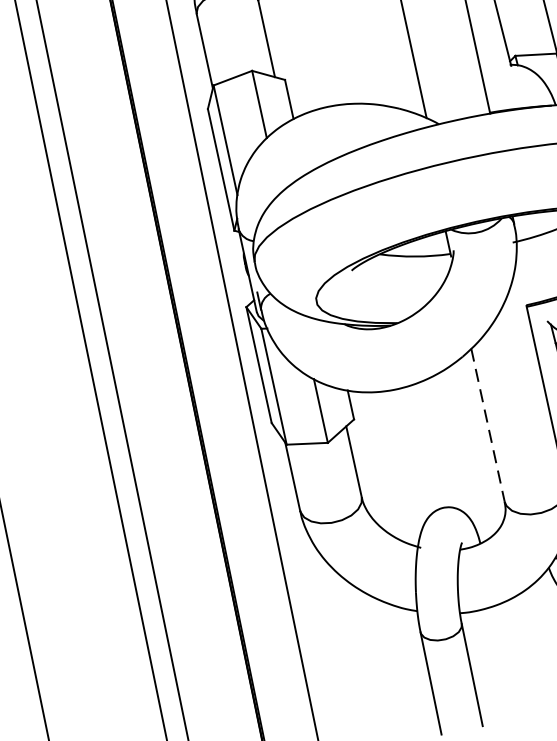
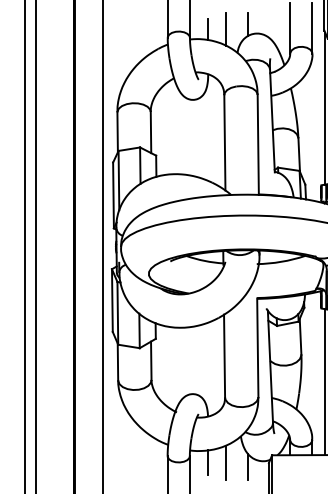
line: (488, 426) -> (224, 356), dashed -> solid
line: (530, 622) -> (225, 462), added
line: (498, 628) -> (208, 462), added

